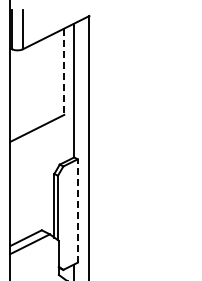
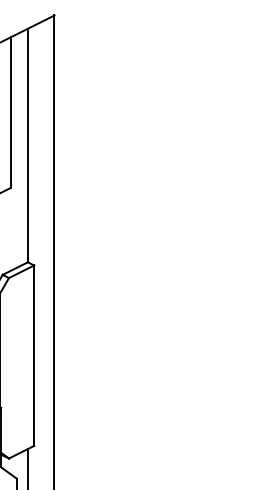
line: (64, 72) -> (10, 114), dashed -> solid
line: (77, 211) -> (33, 356), dashed -> solid

